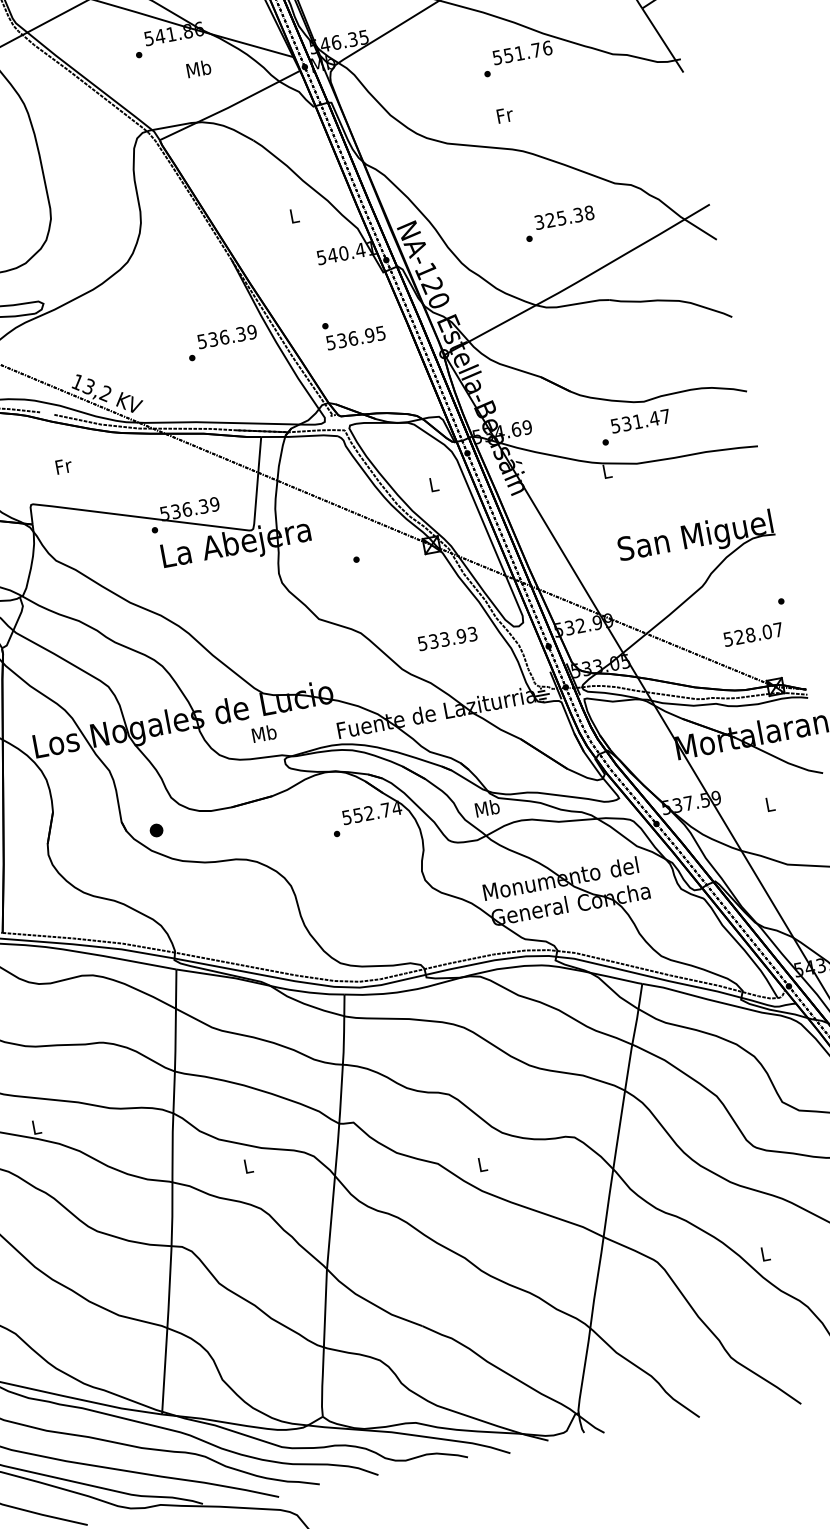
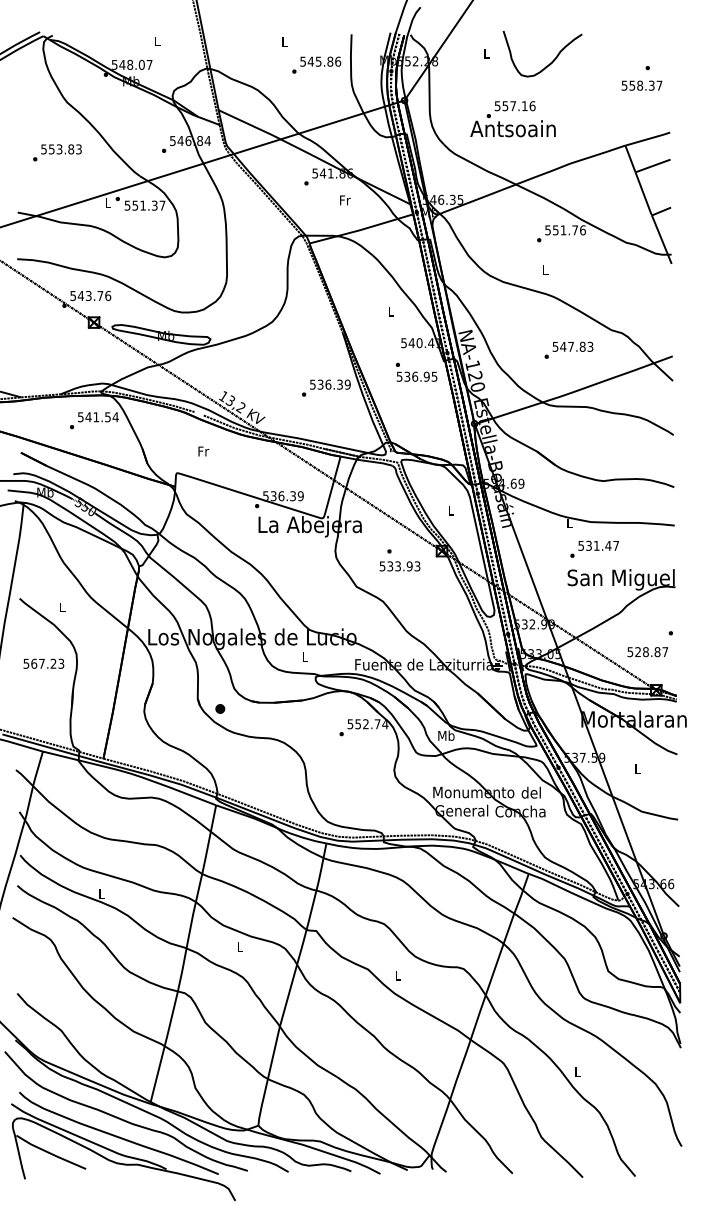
text: (199, 69) -> (345, 200), Mb -> Fr
text: (504, 115) -> (545, 270), Fr -> L
text: (565, 217) -> (573, 346), 325.38 -> 547.83
text: (353, 330) -> (416, 371), moved
text: (635, 426) -> (594, 548), moved
text: (767, 631) -> (657, 651), 528.07 -> 528.87
text: (447, 639) -> (399, 566), moved
text: (264, 733) -> (305, 657), Mb -> L

